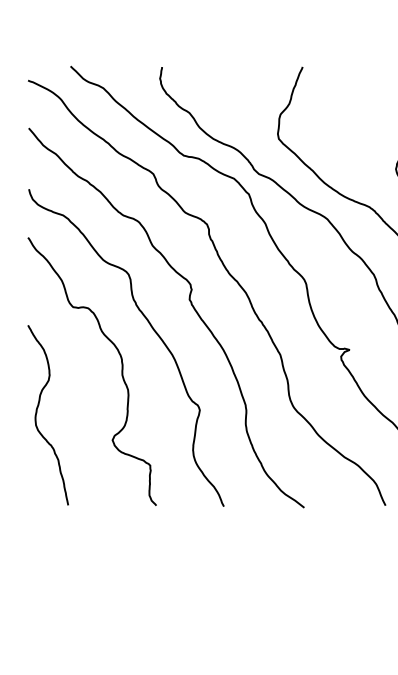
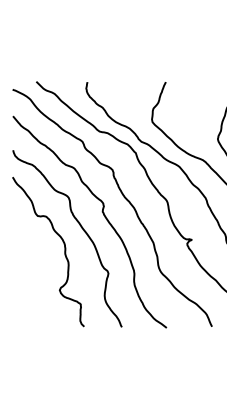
curve: (38, 411) -> (18, 274), removed

